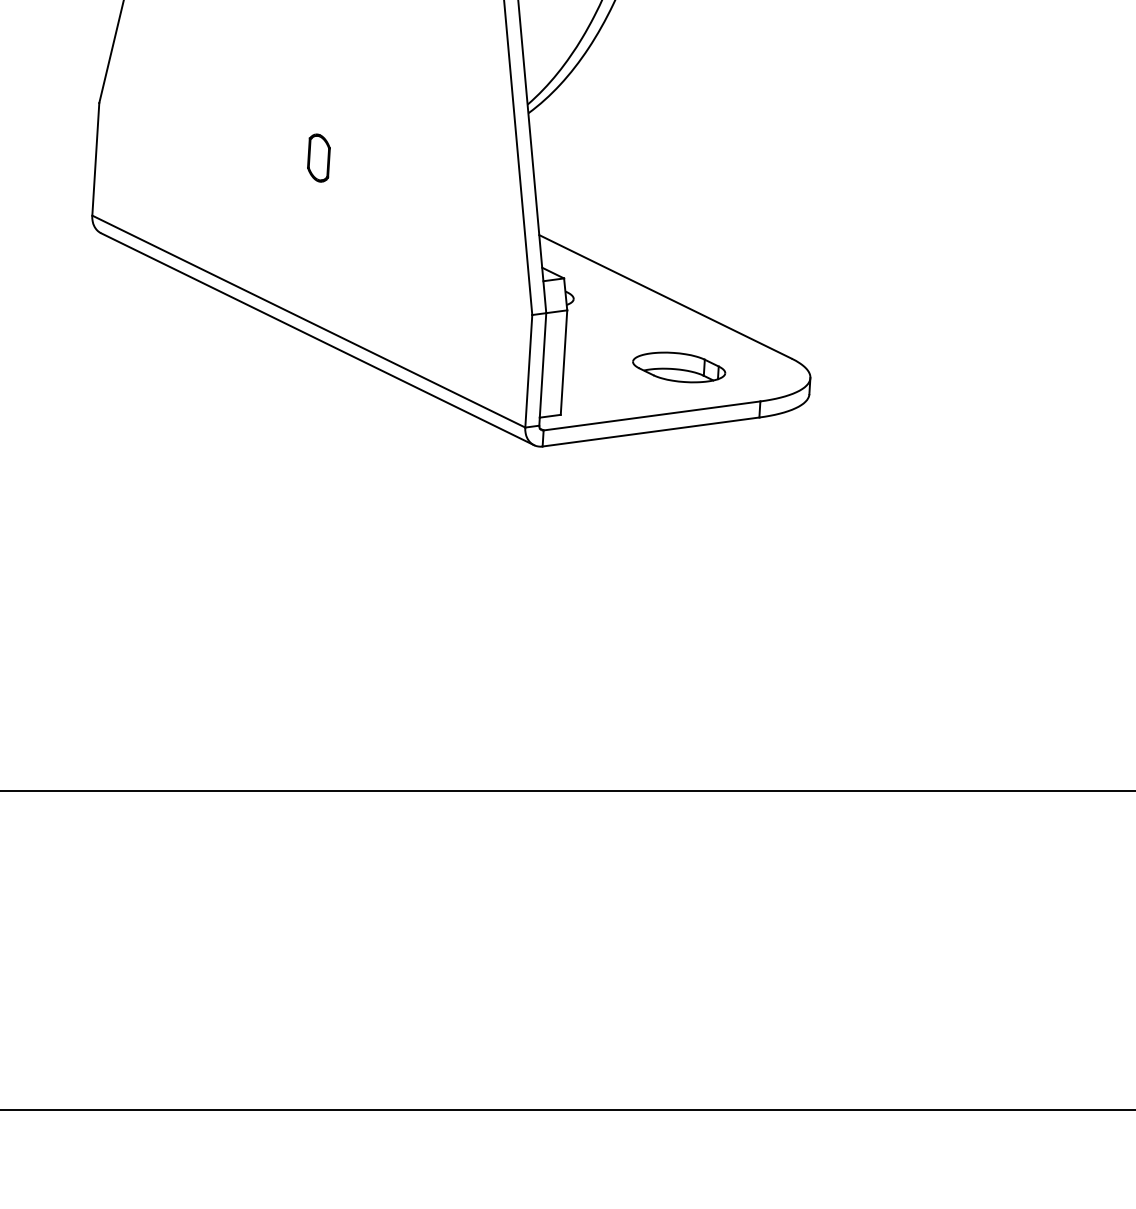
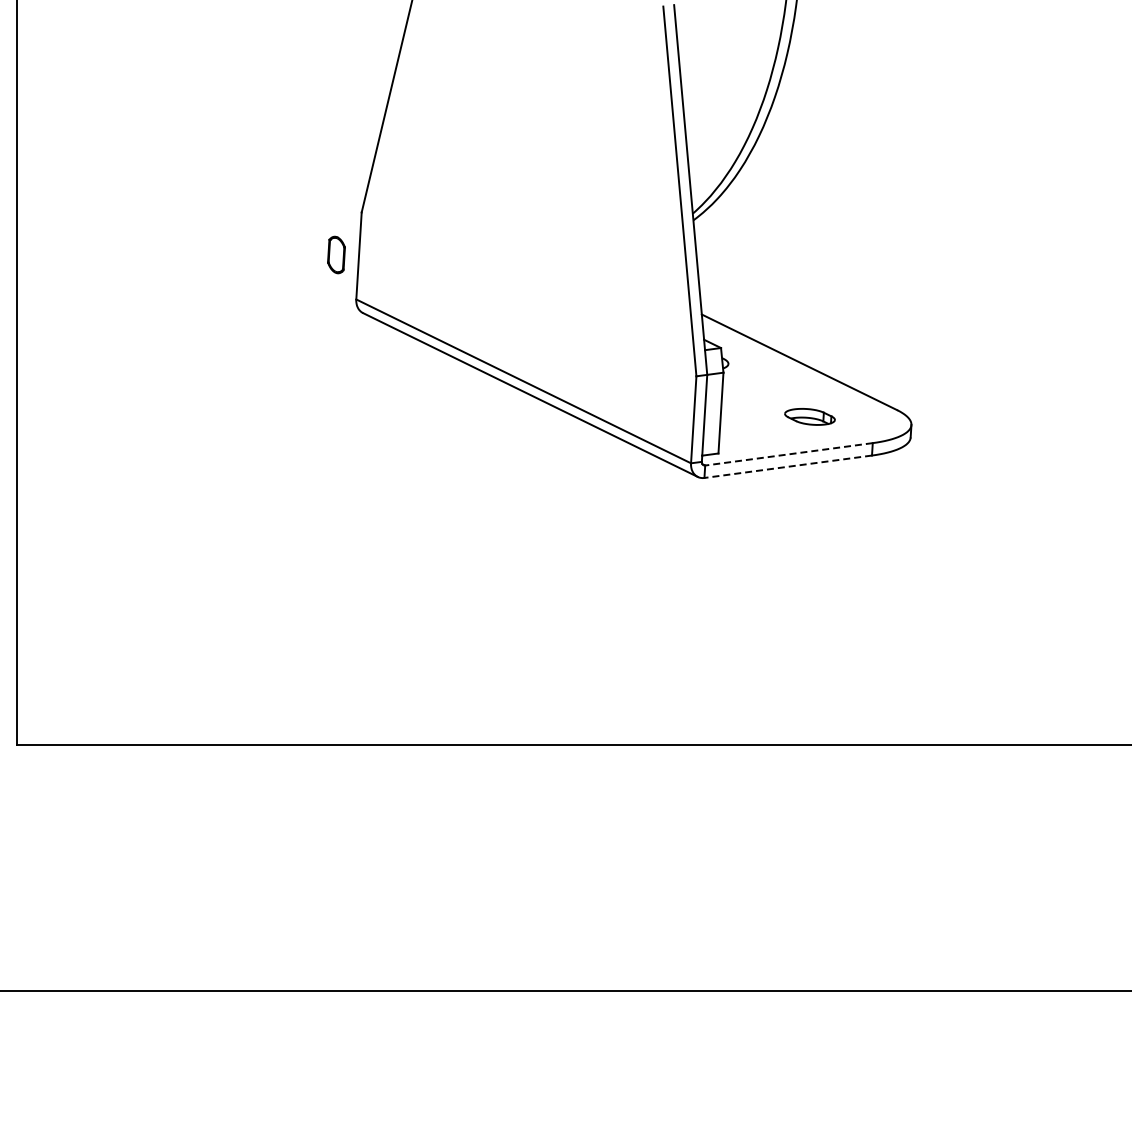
part: (318, 157) -> (336, 254), moved
part: (678, 367) -> (809, 416), size x0.7
line: (652, 416) -> (789, 454), solid -> dashed
line: (651, 431) -> (788, 466), solid -> dashed

